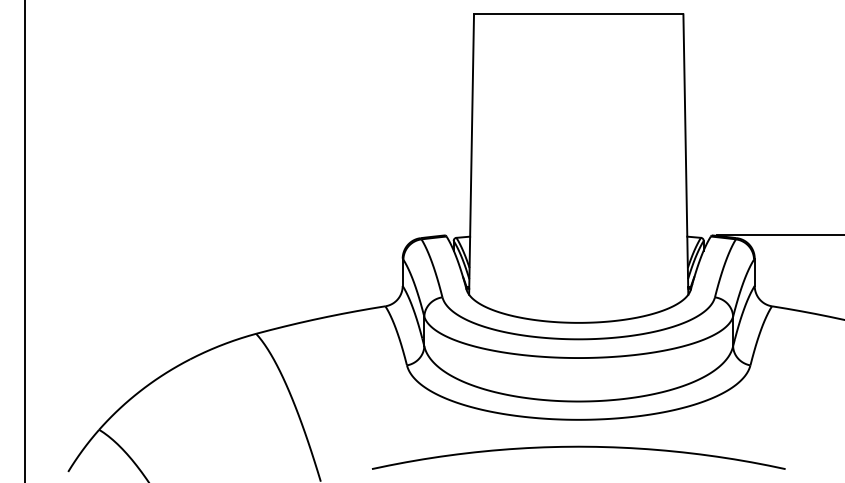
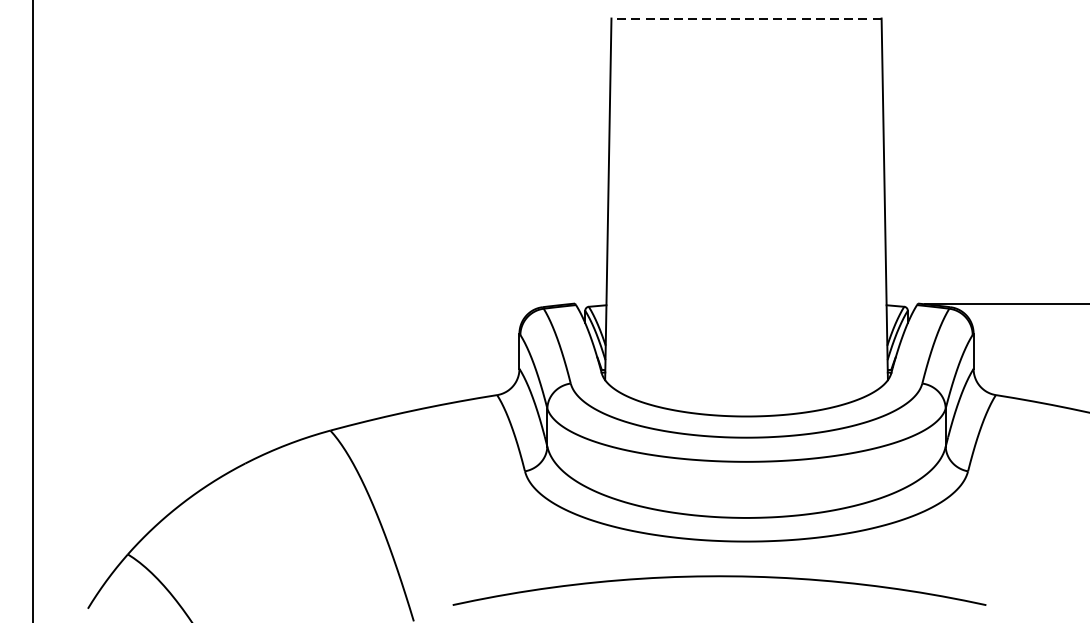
line: (578, 14) -> (746, 18), solid -> dashed
curve: (578, 447) -> (719, 577), moved

